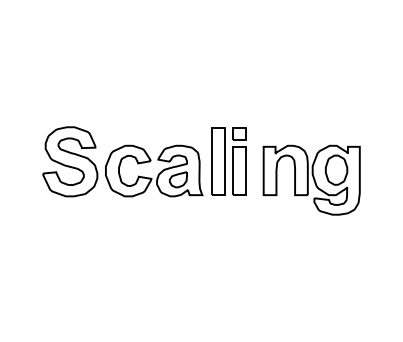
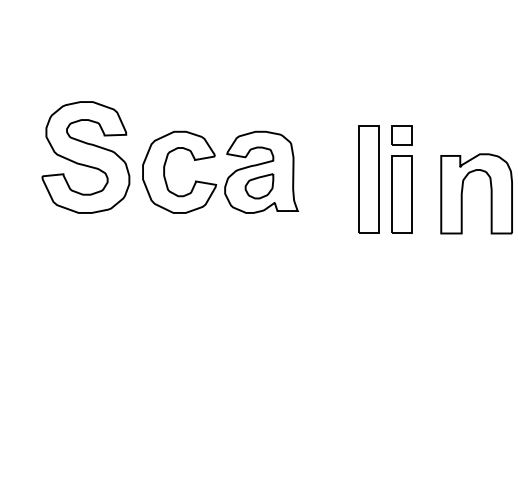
part: (122, 161) -> (169, 156), moved

